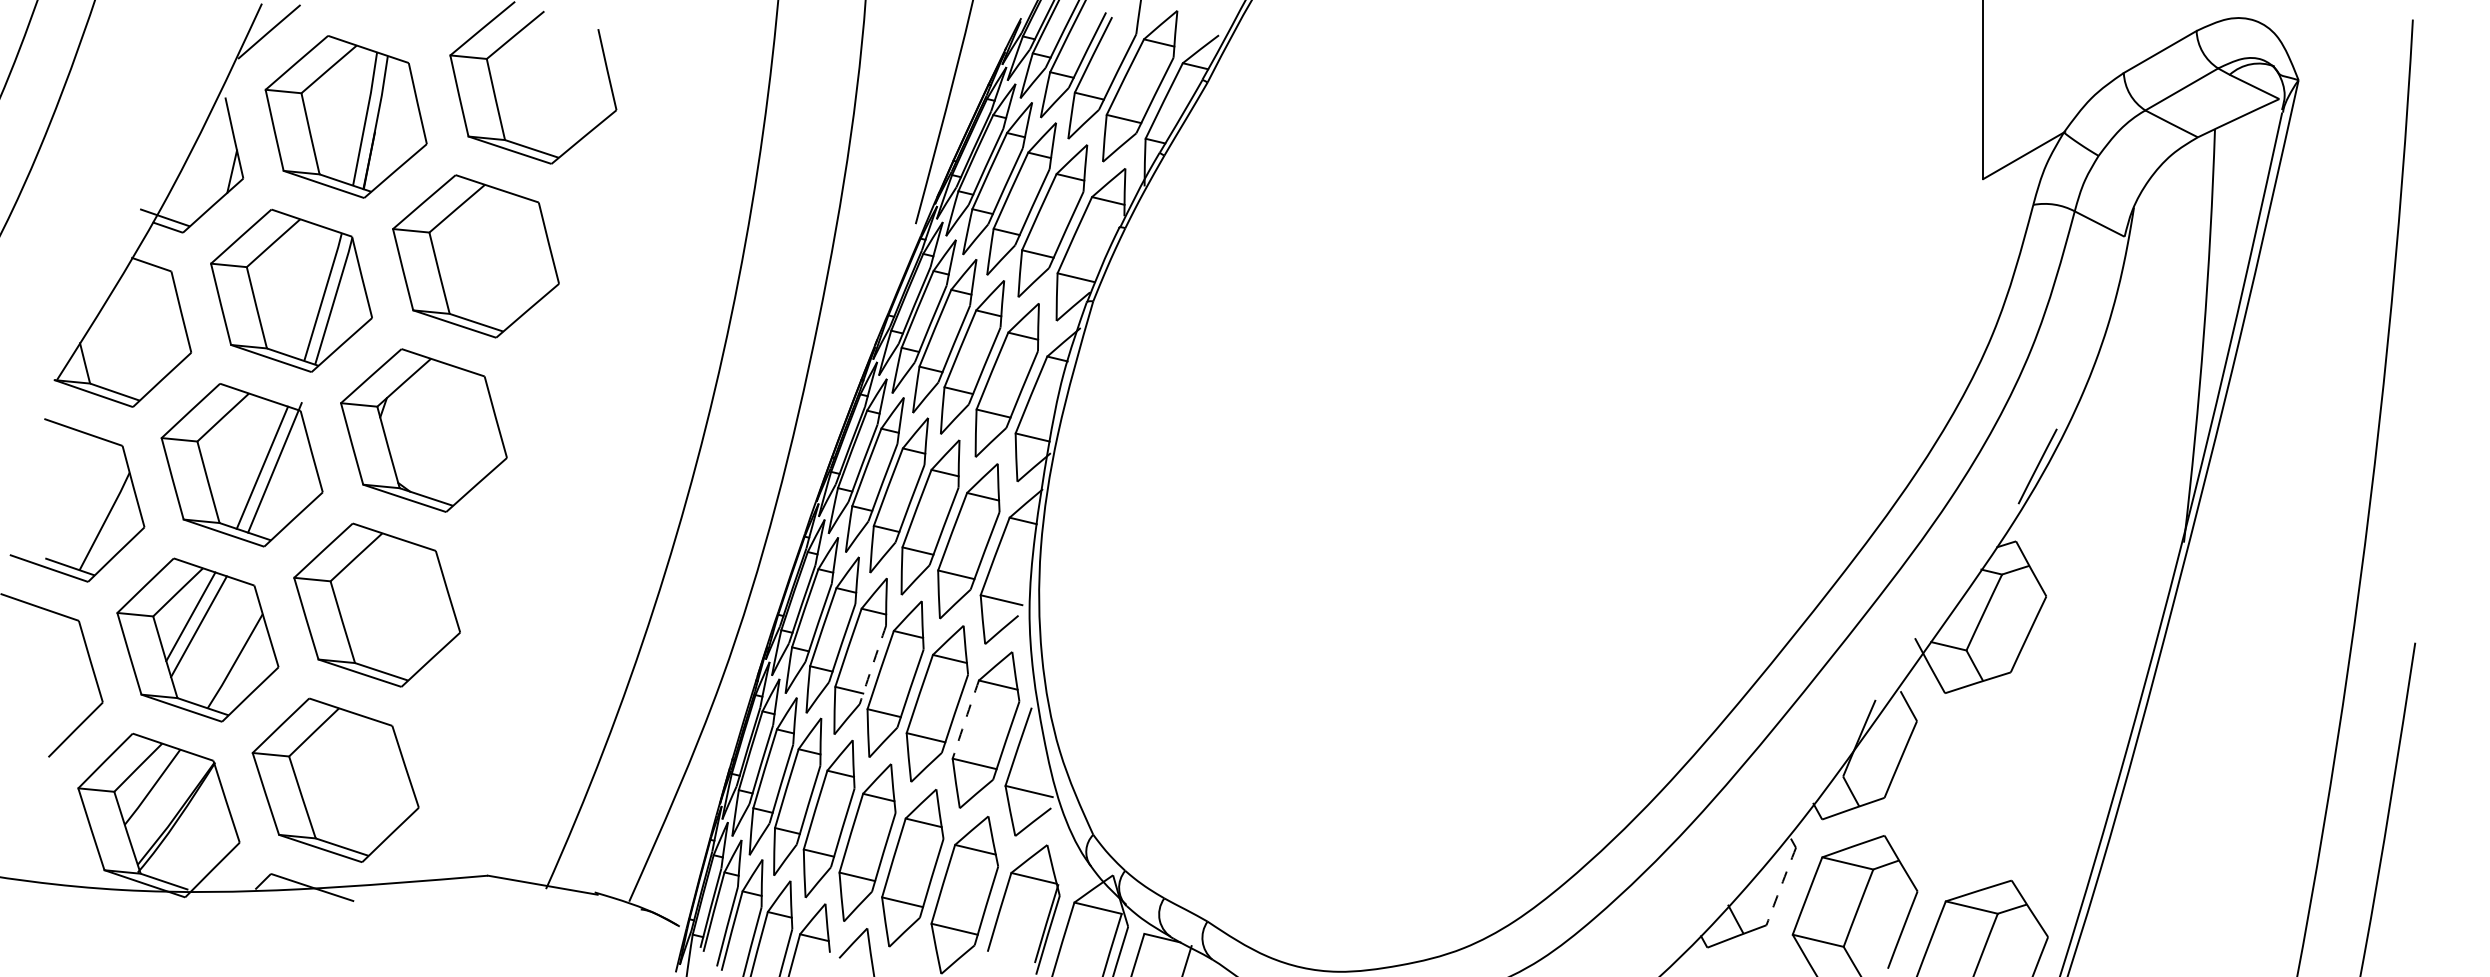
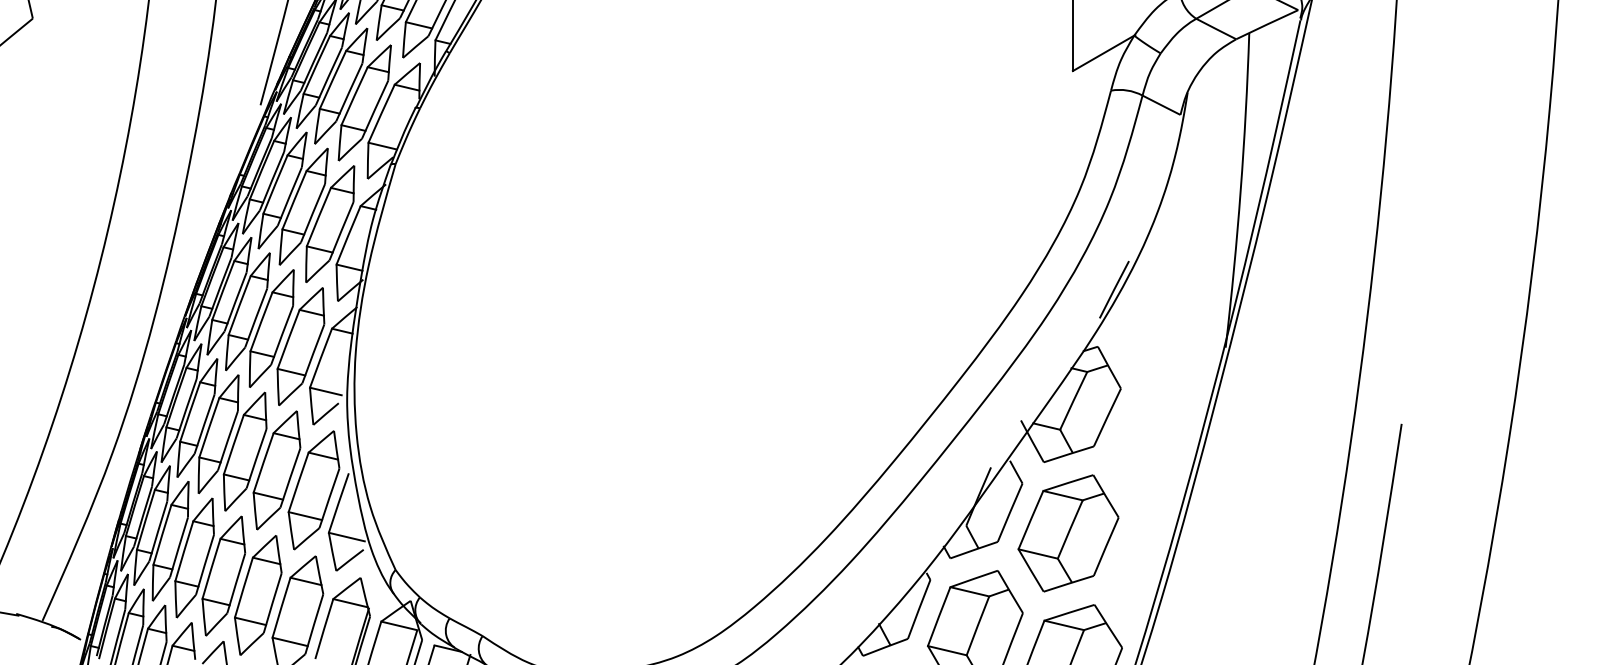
arc: (872, 664) -> (227, 440), dashed -> solid
arc: (965, 719) -> (298, 482), dashed -> solid
part: (1977, 786) -> (1068, 533), added
arc: (1781, 886) -> (919, 609), dashed -> solid

